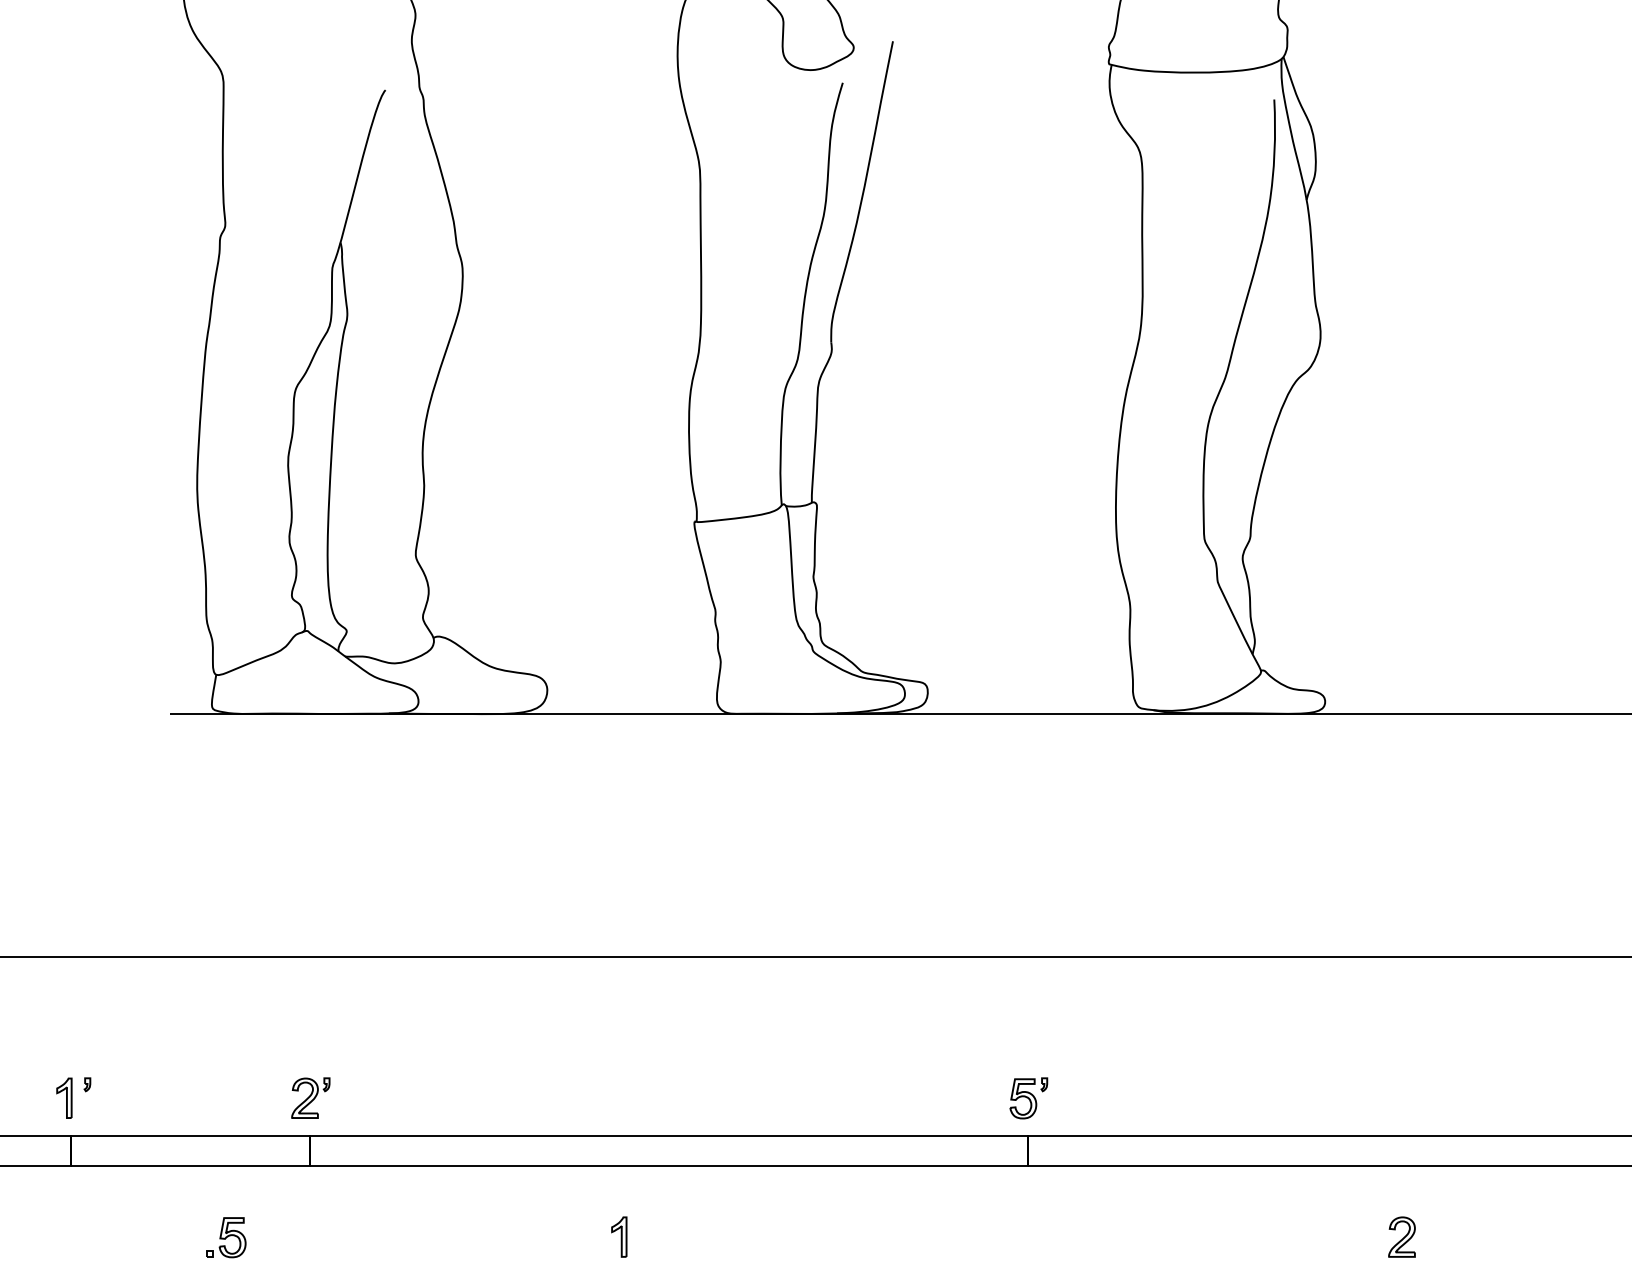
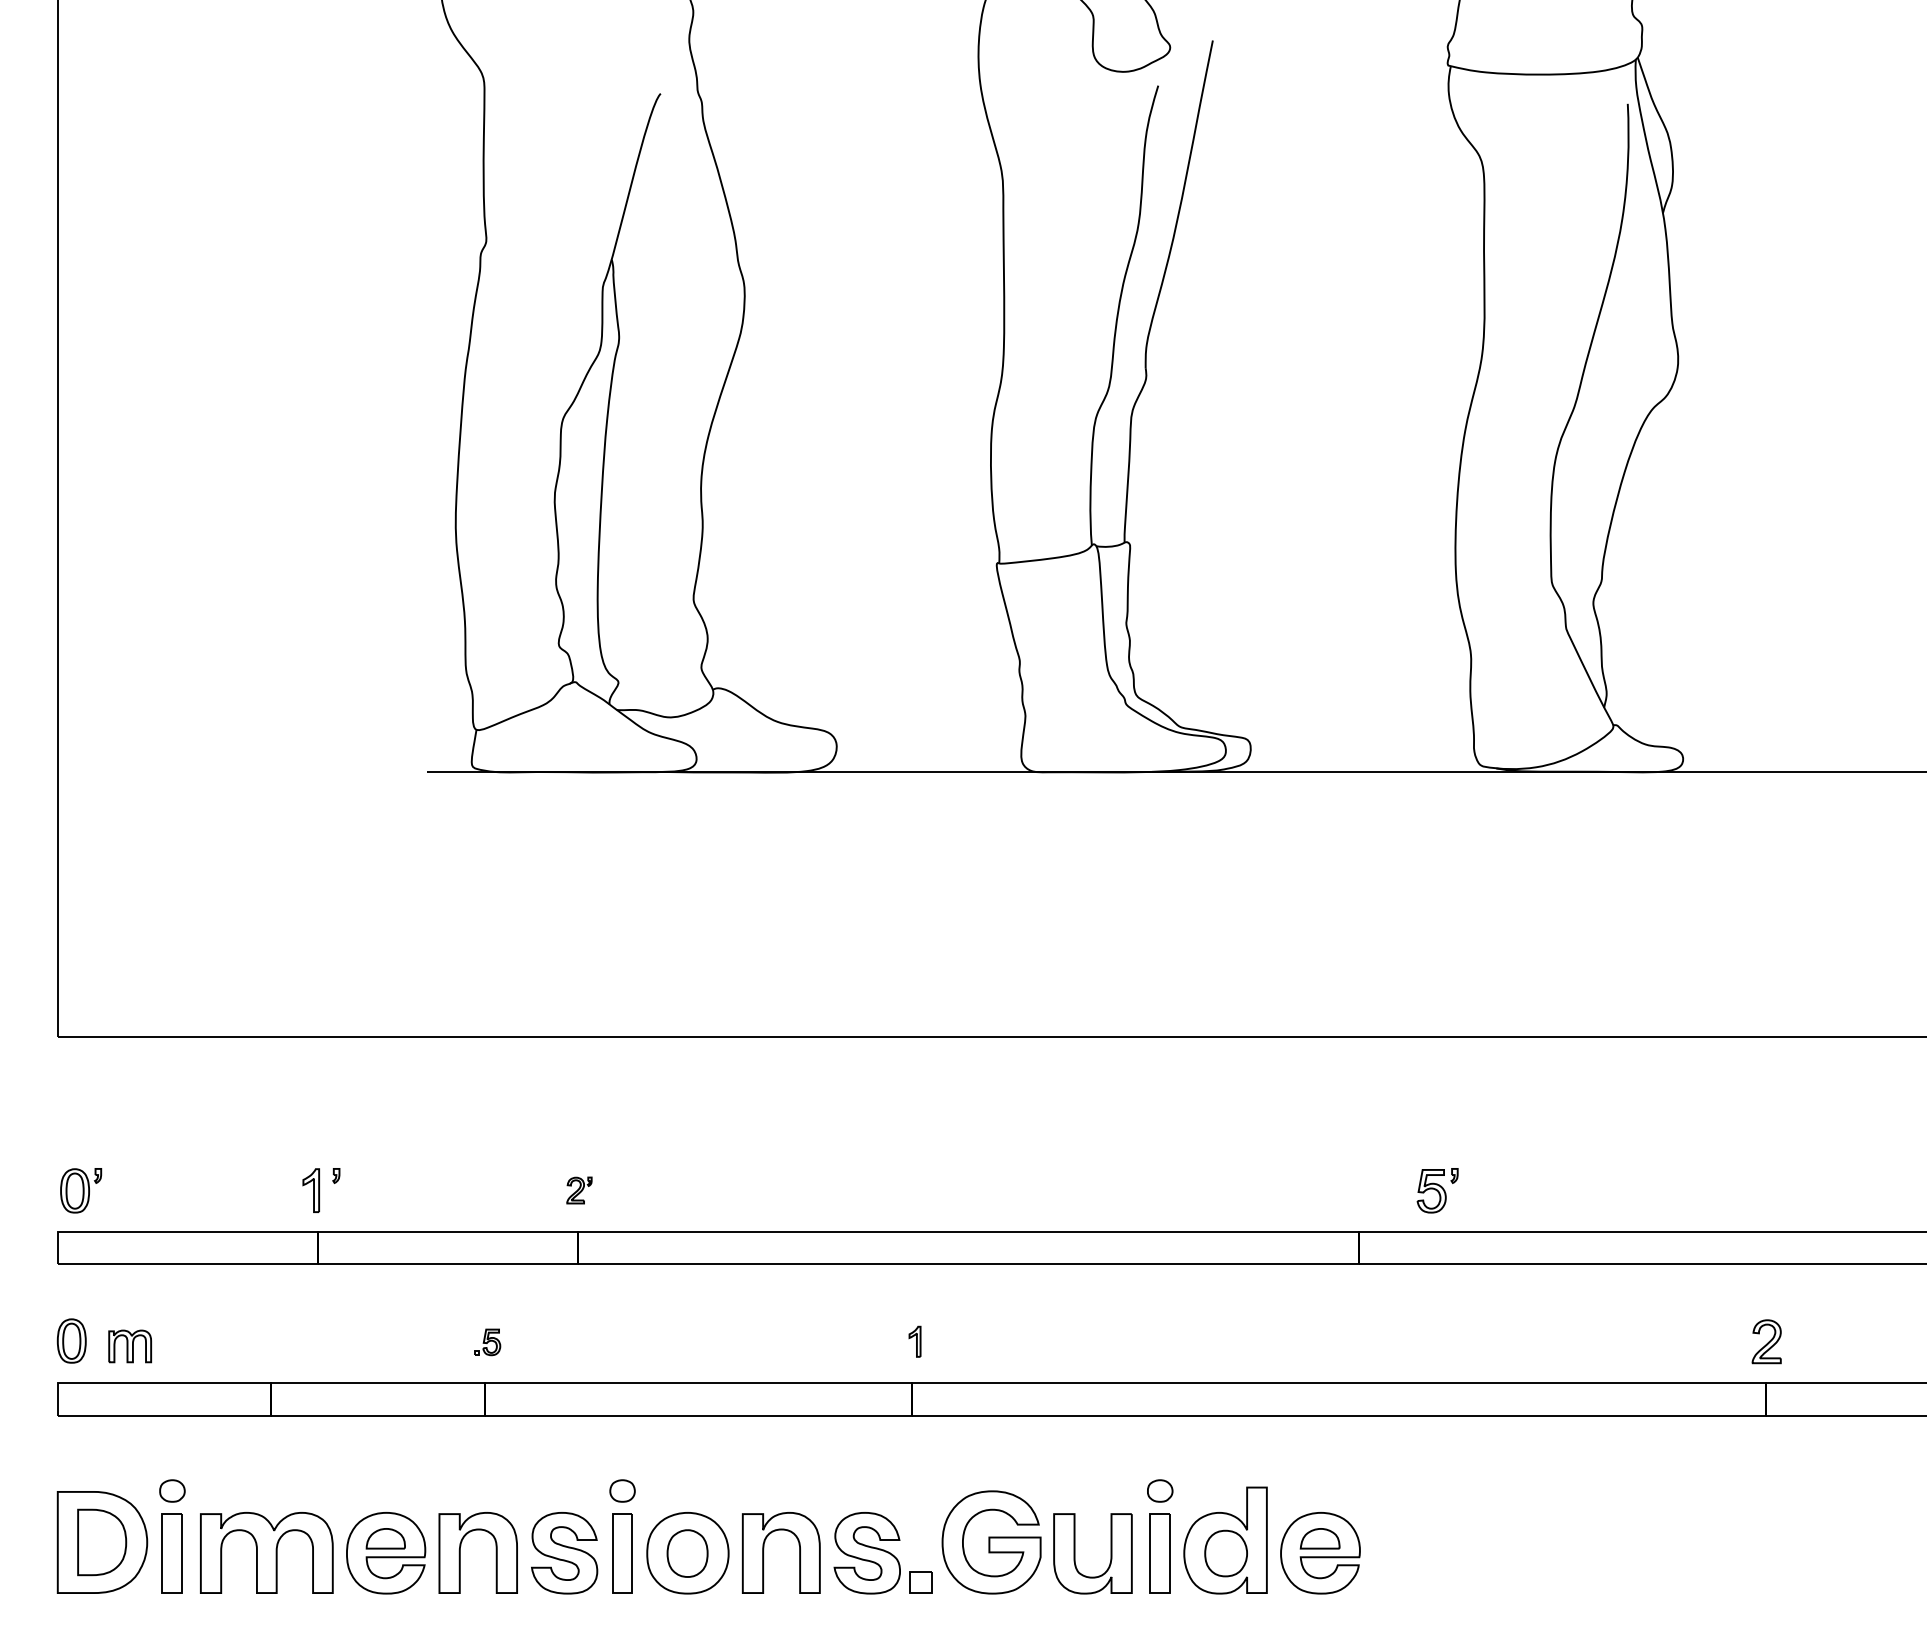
part: (310, 1098) -> (579, 1190), size x0.6
part: (1028, 1098) -> (1437, 1190), moved
part: (618, 1236) -> (914, 1341), size x0.7
part: (226, 1237) -> (487, 1342), size x0.6

